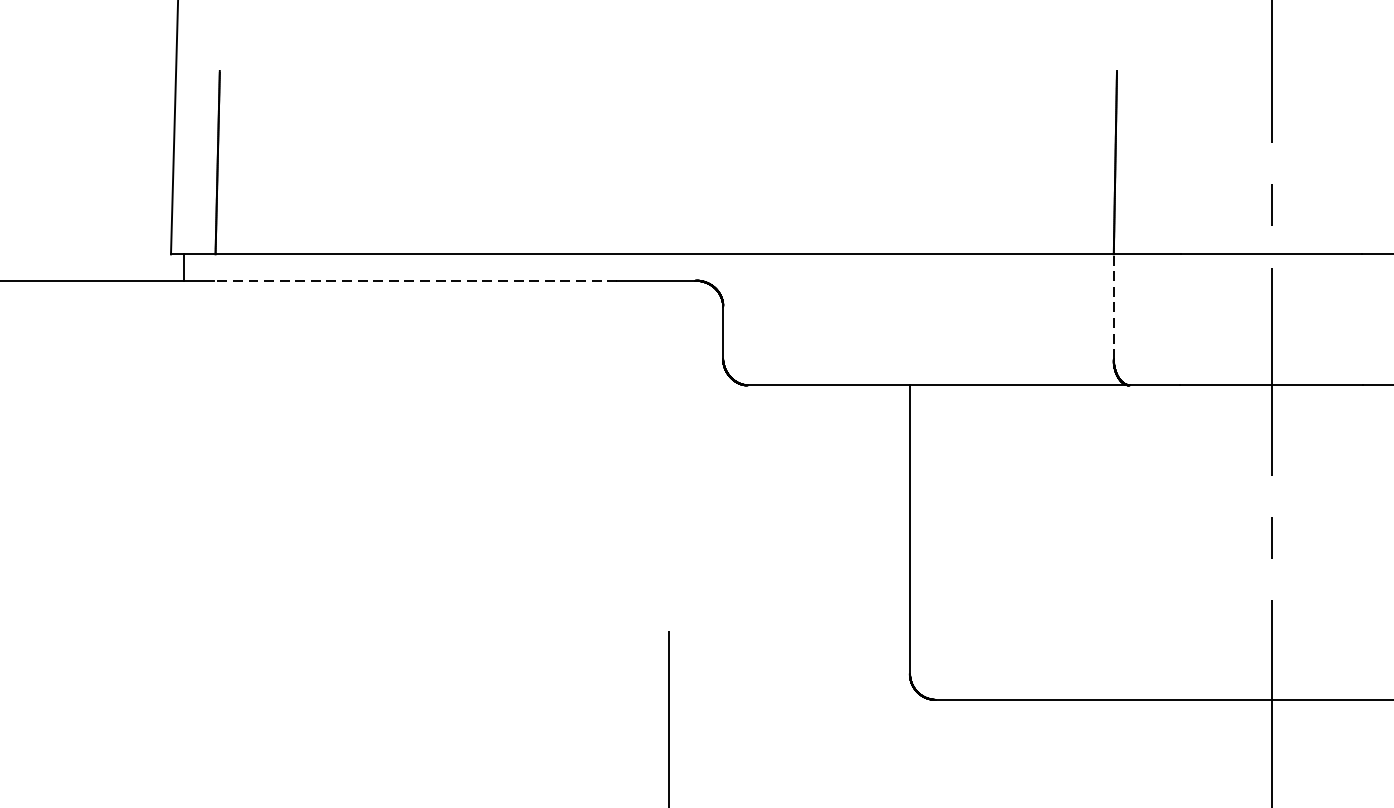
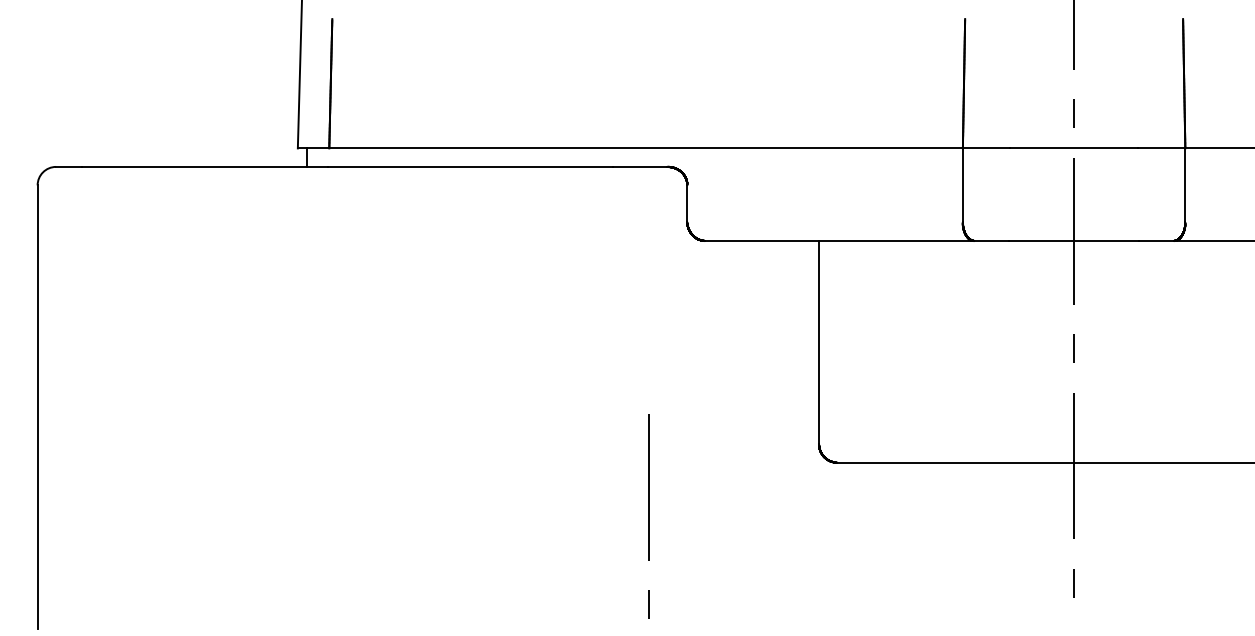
line: (415, 280) -> (470, 166), dashed -> solid
line: (1113, 306) -> (962, 185), dashed -> solid

